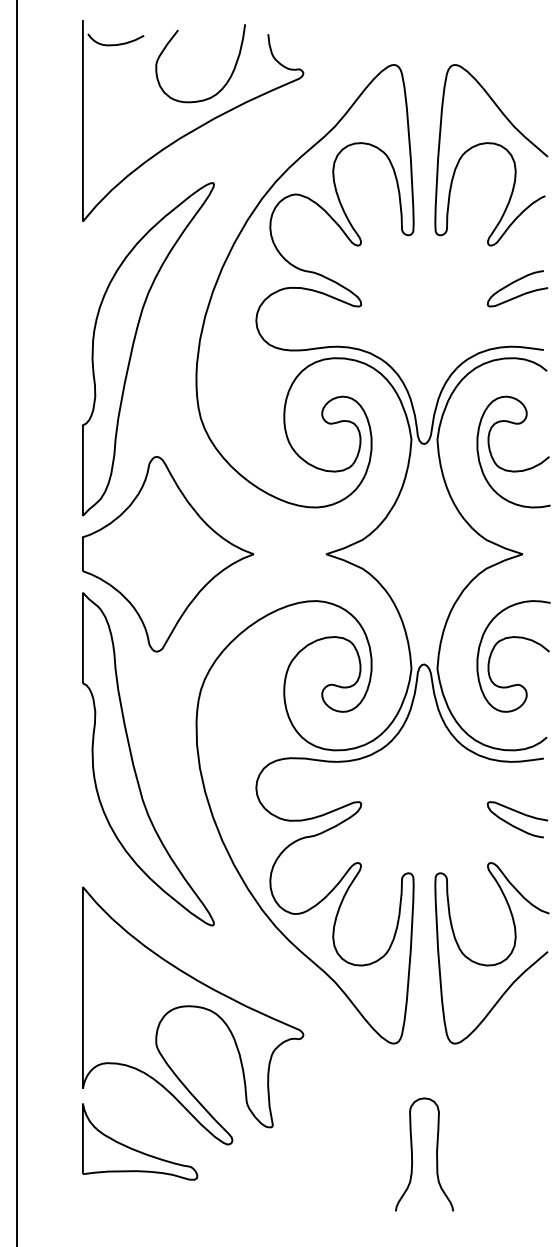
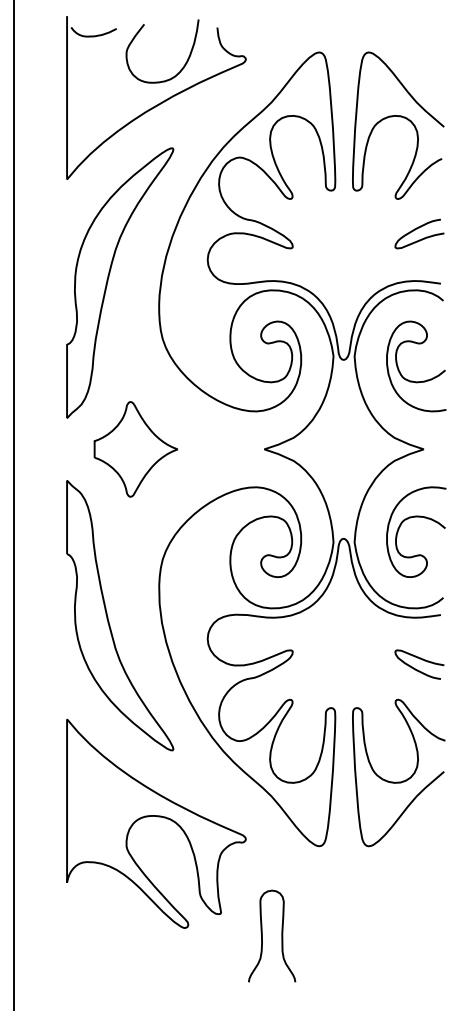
part: (167, 554) -> (135, 449), size x0.6
part: (138, 1149) -> (112, 932), removed
curve: (436, 1153) -> (281, 935), moved

